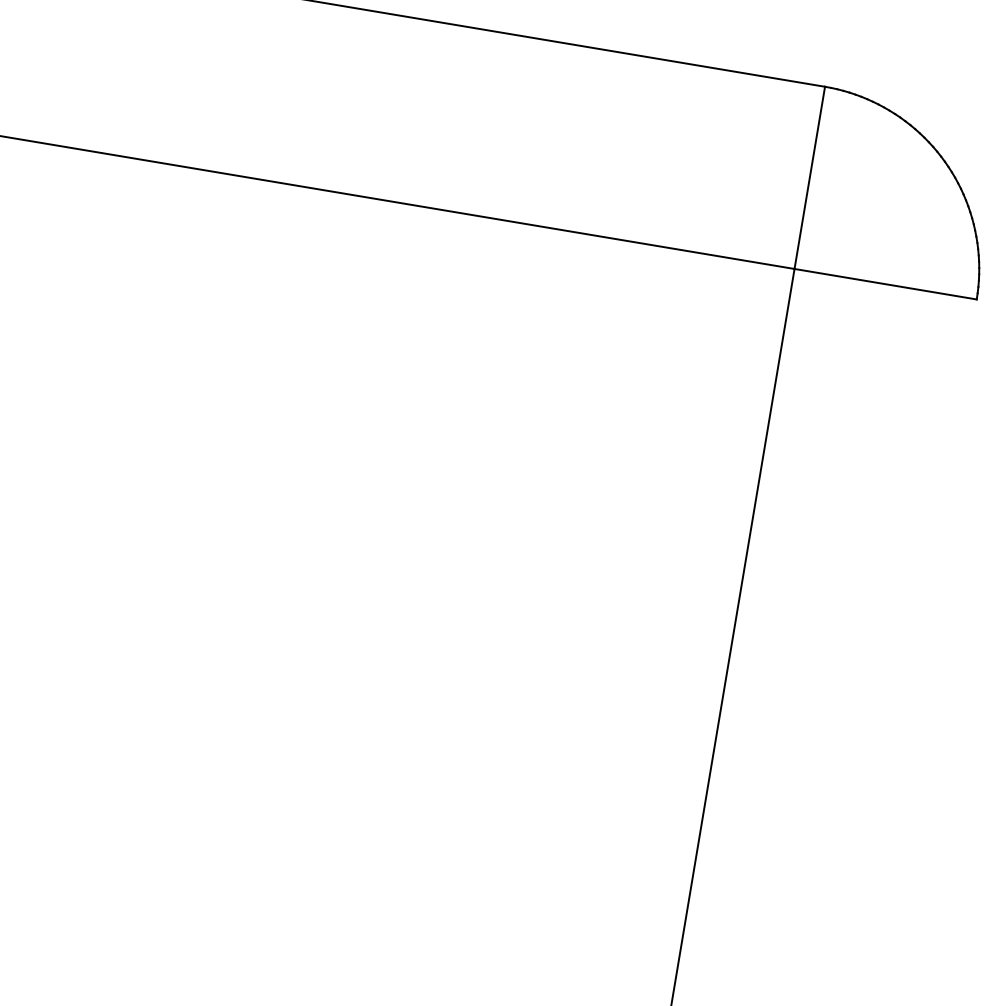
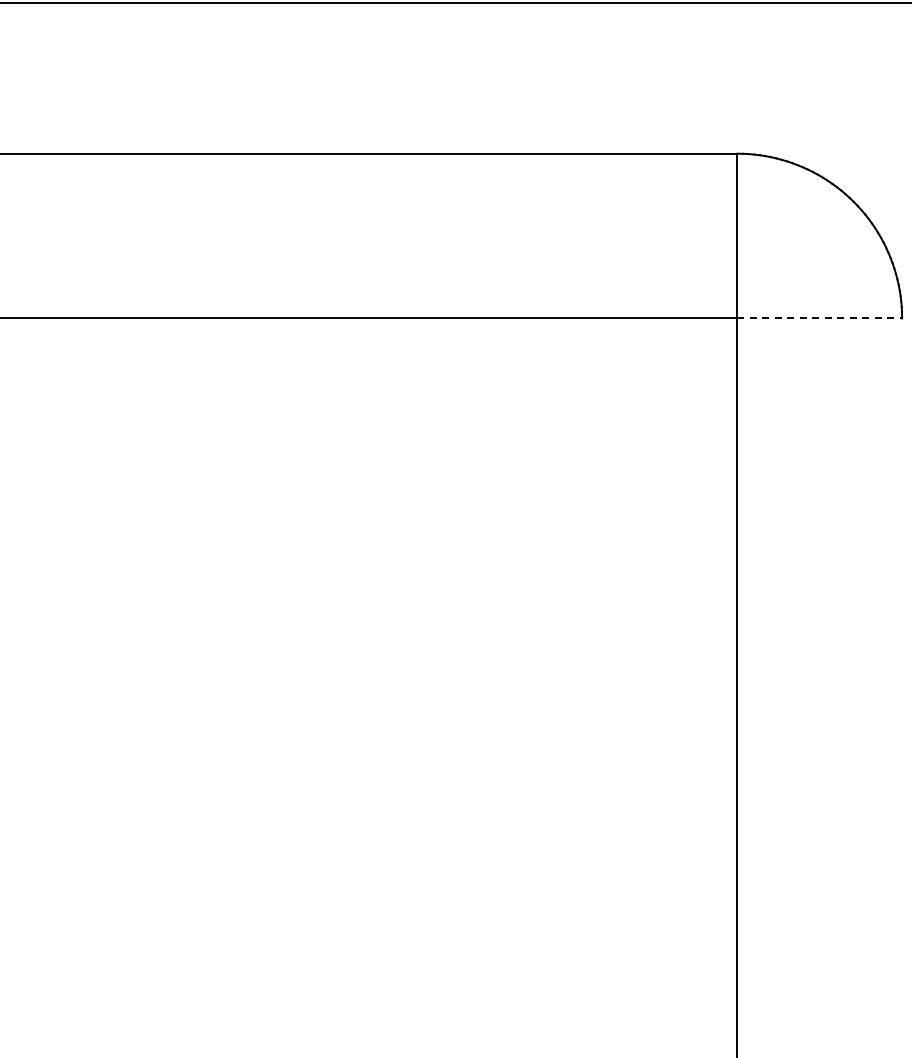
line: (886, 284) -> (820, 318), solid -> dashed

